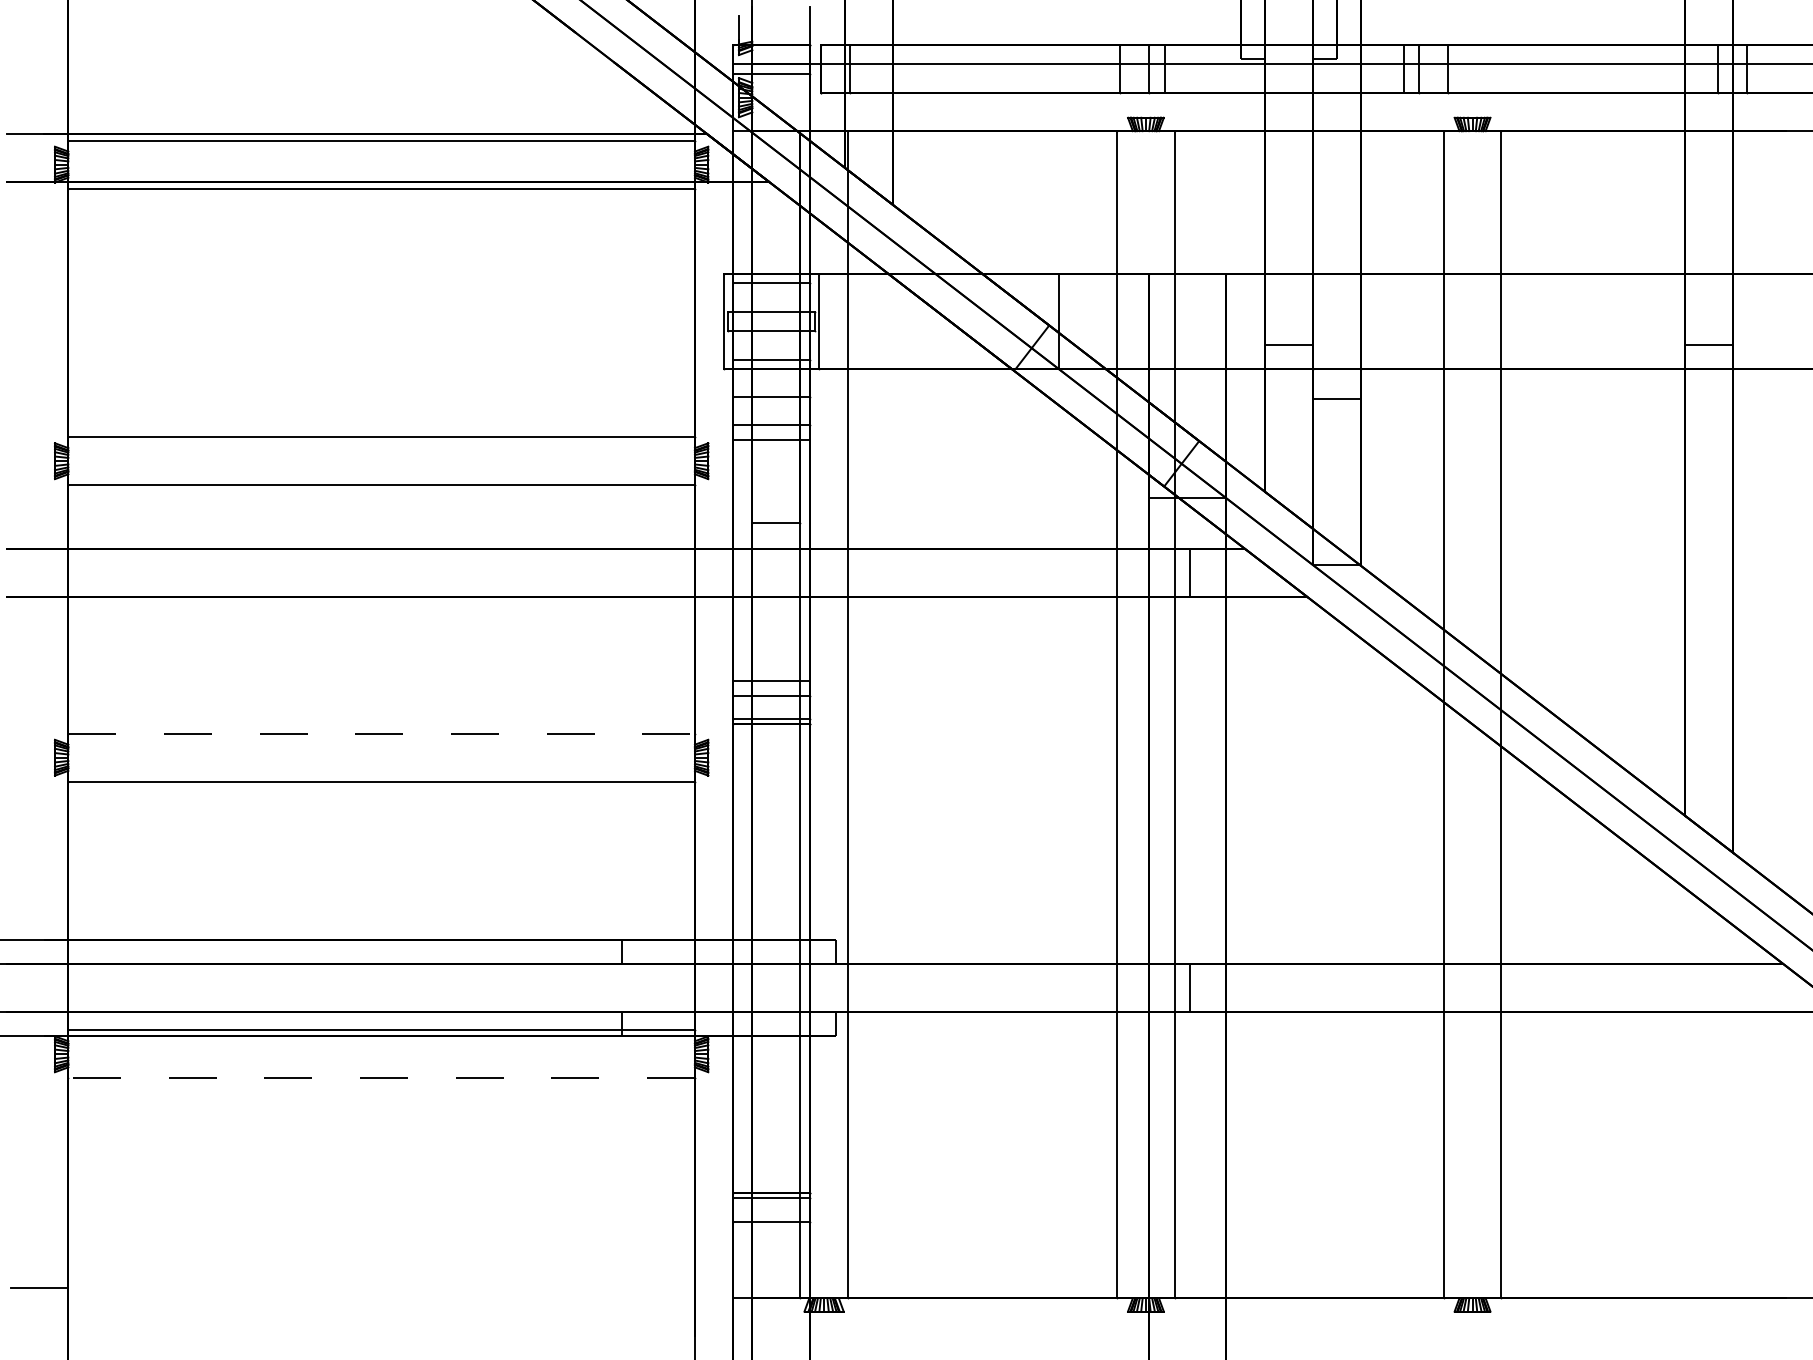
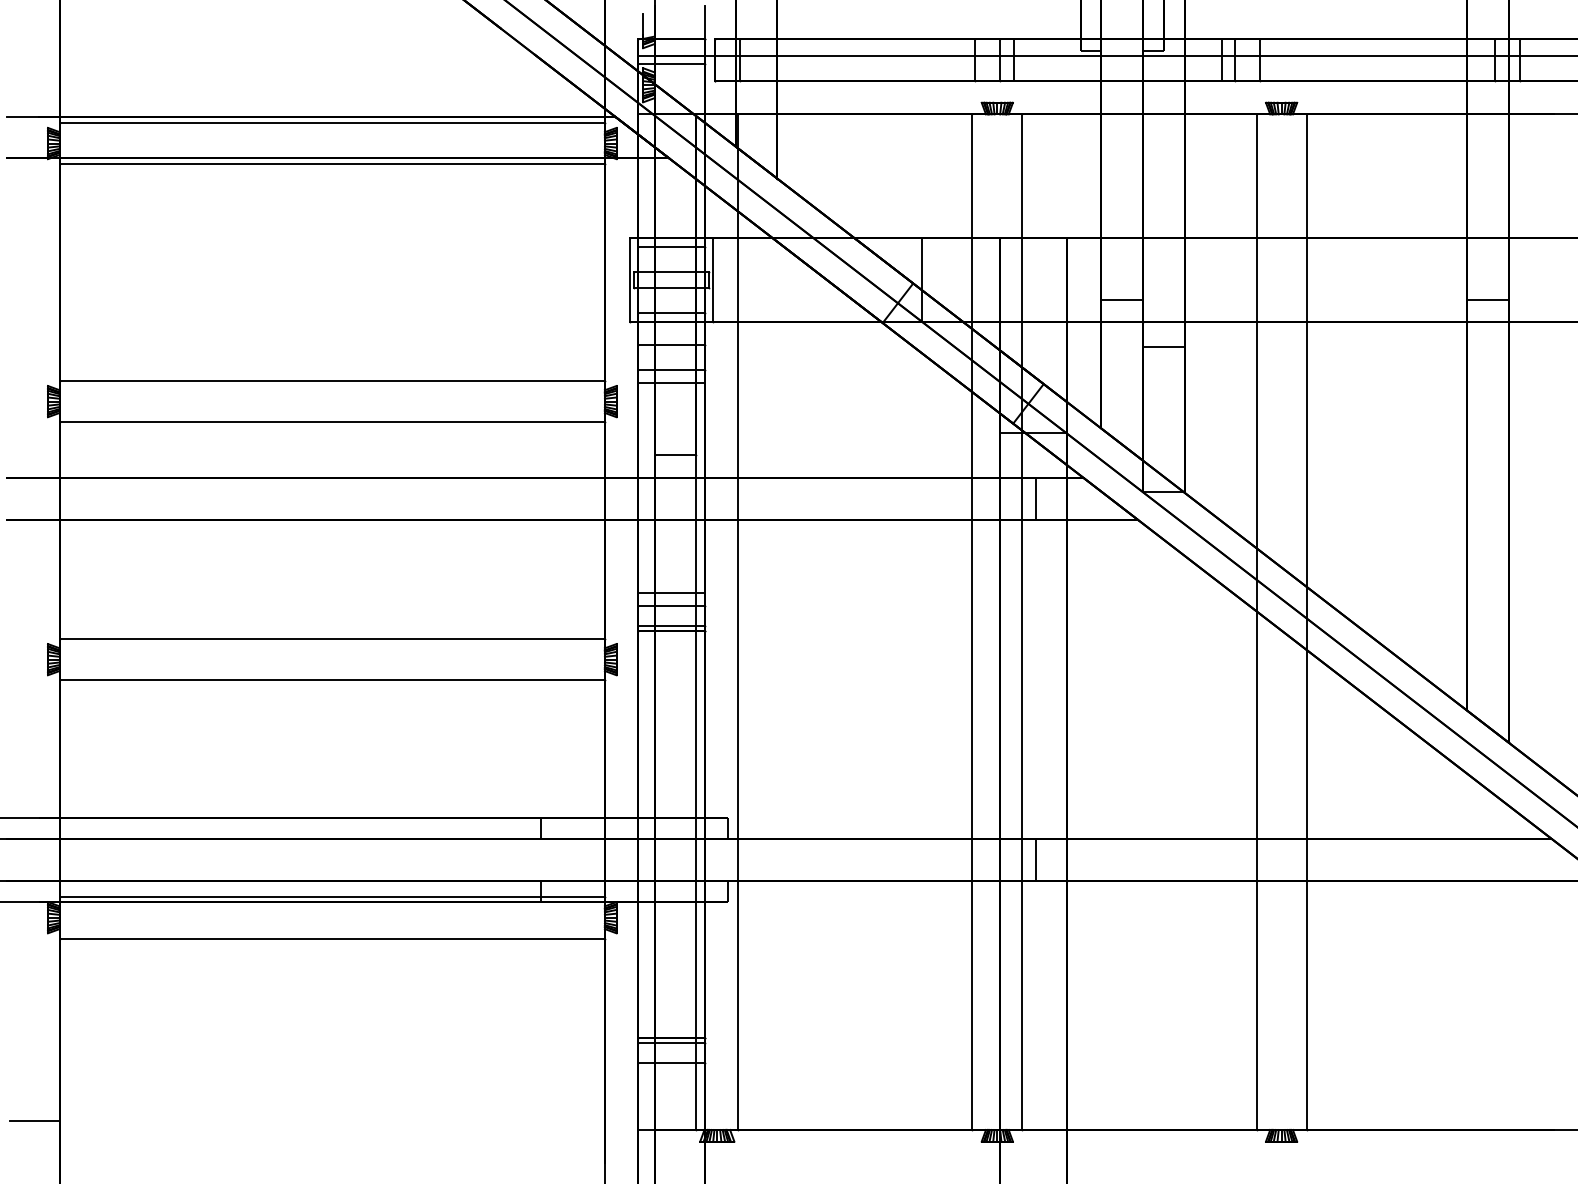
line: (382, 733) -> (333, 638), dashed -> solid
line: (381, 1078) -> (332, 938), dashed -> solid

